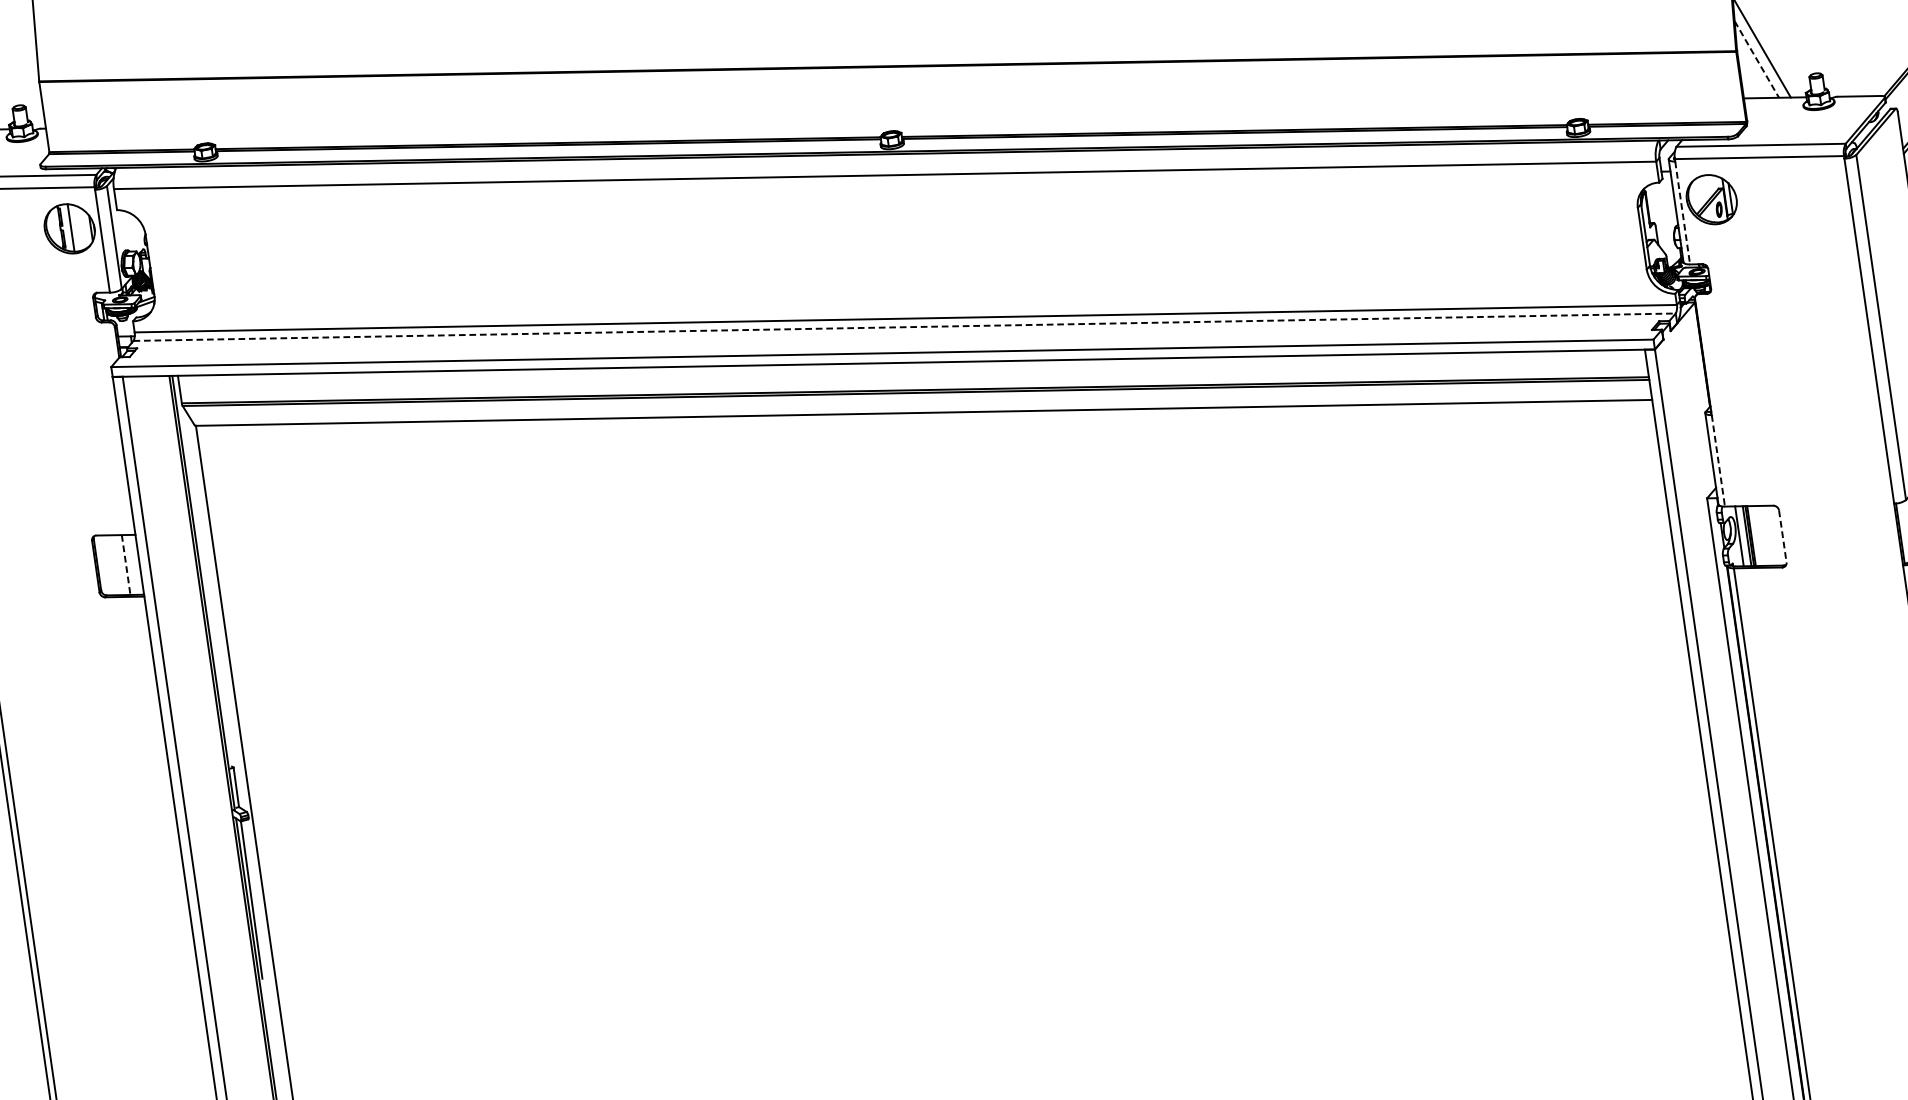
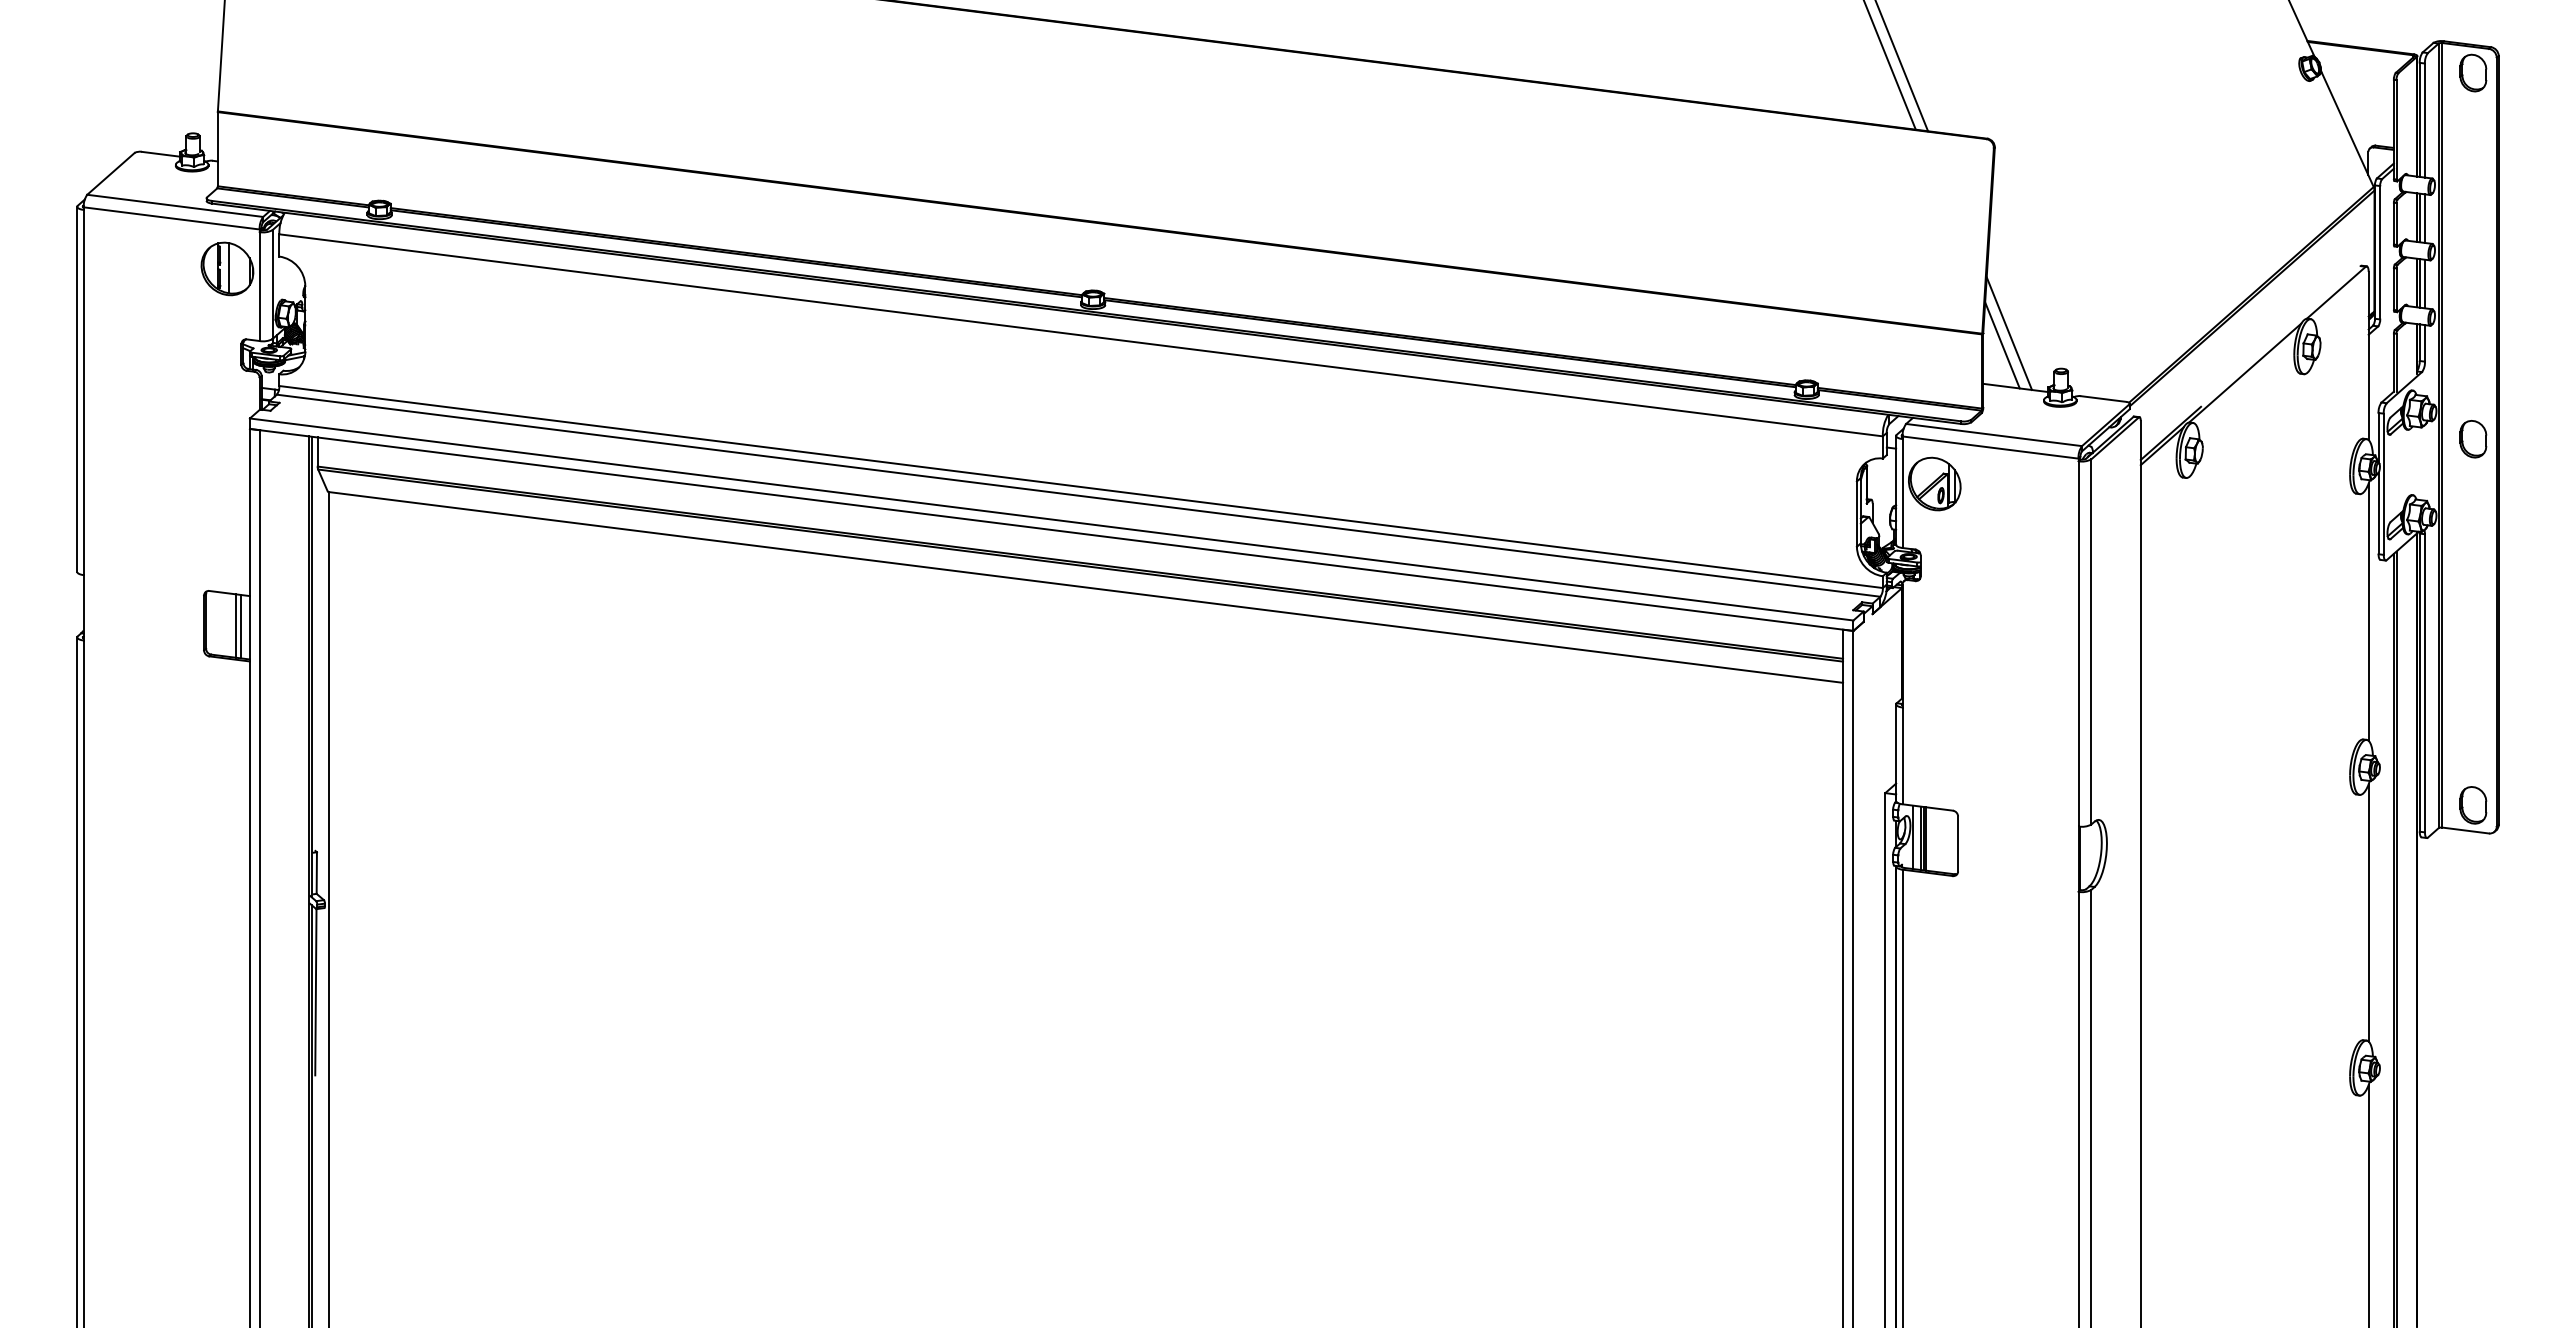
line: (1756, 59) -> (2002, 345), dashed -> solid
line: (1682, 213) -> (1902, 494), dashed -> solid
line: (905, 326) -> (1079, 495), dashed -> solid
line: (1718, 461) -> (1902, 756), dashed -> solid
line: (1783, 536) -> (1958, 844), dashed -> solid
line: (131, 564) -> (241, 626), added
line: (125, 565) -> (235, 626), dashed -> solid

